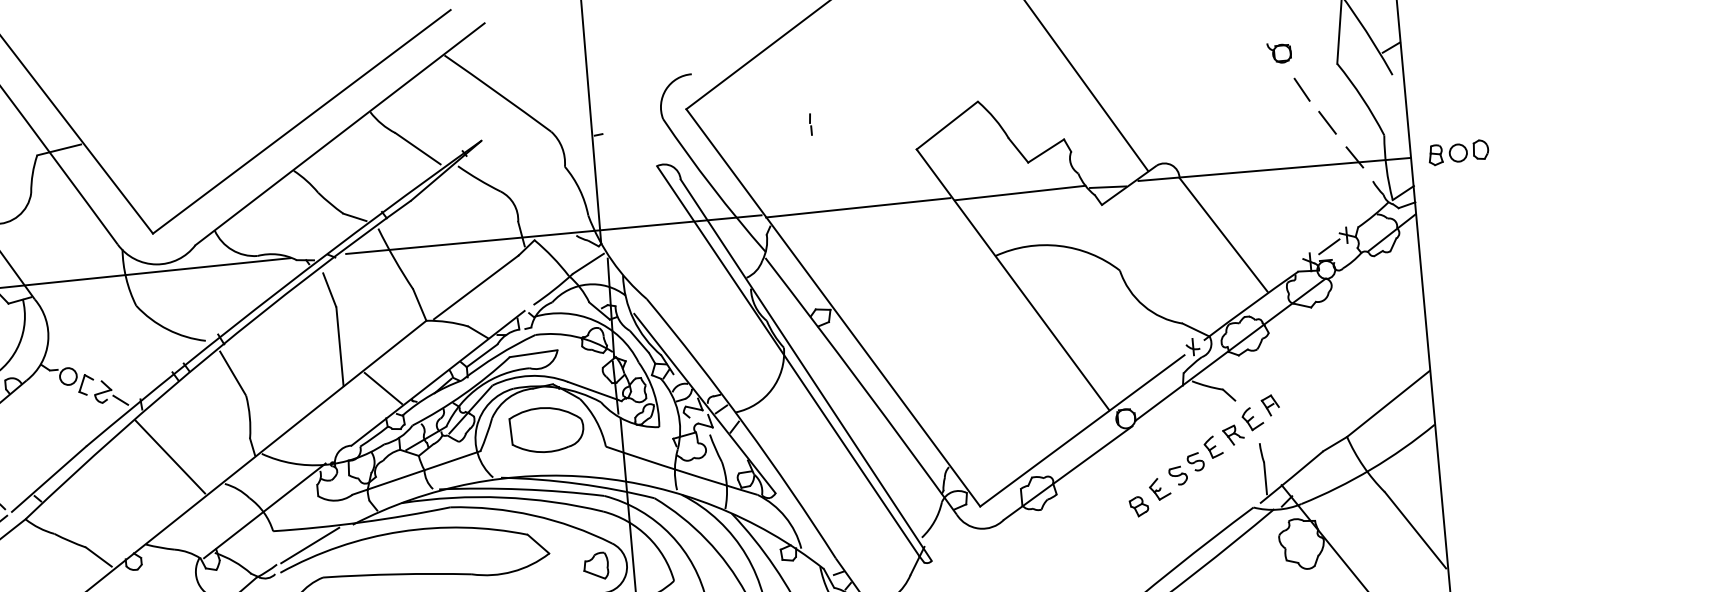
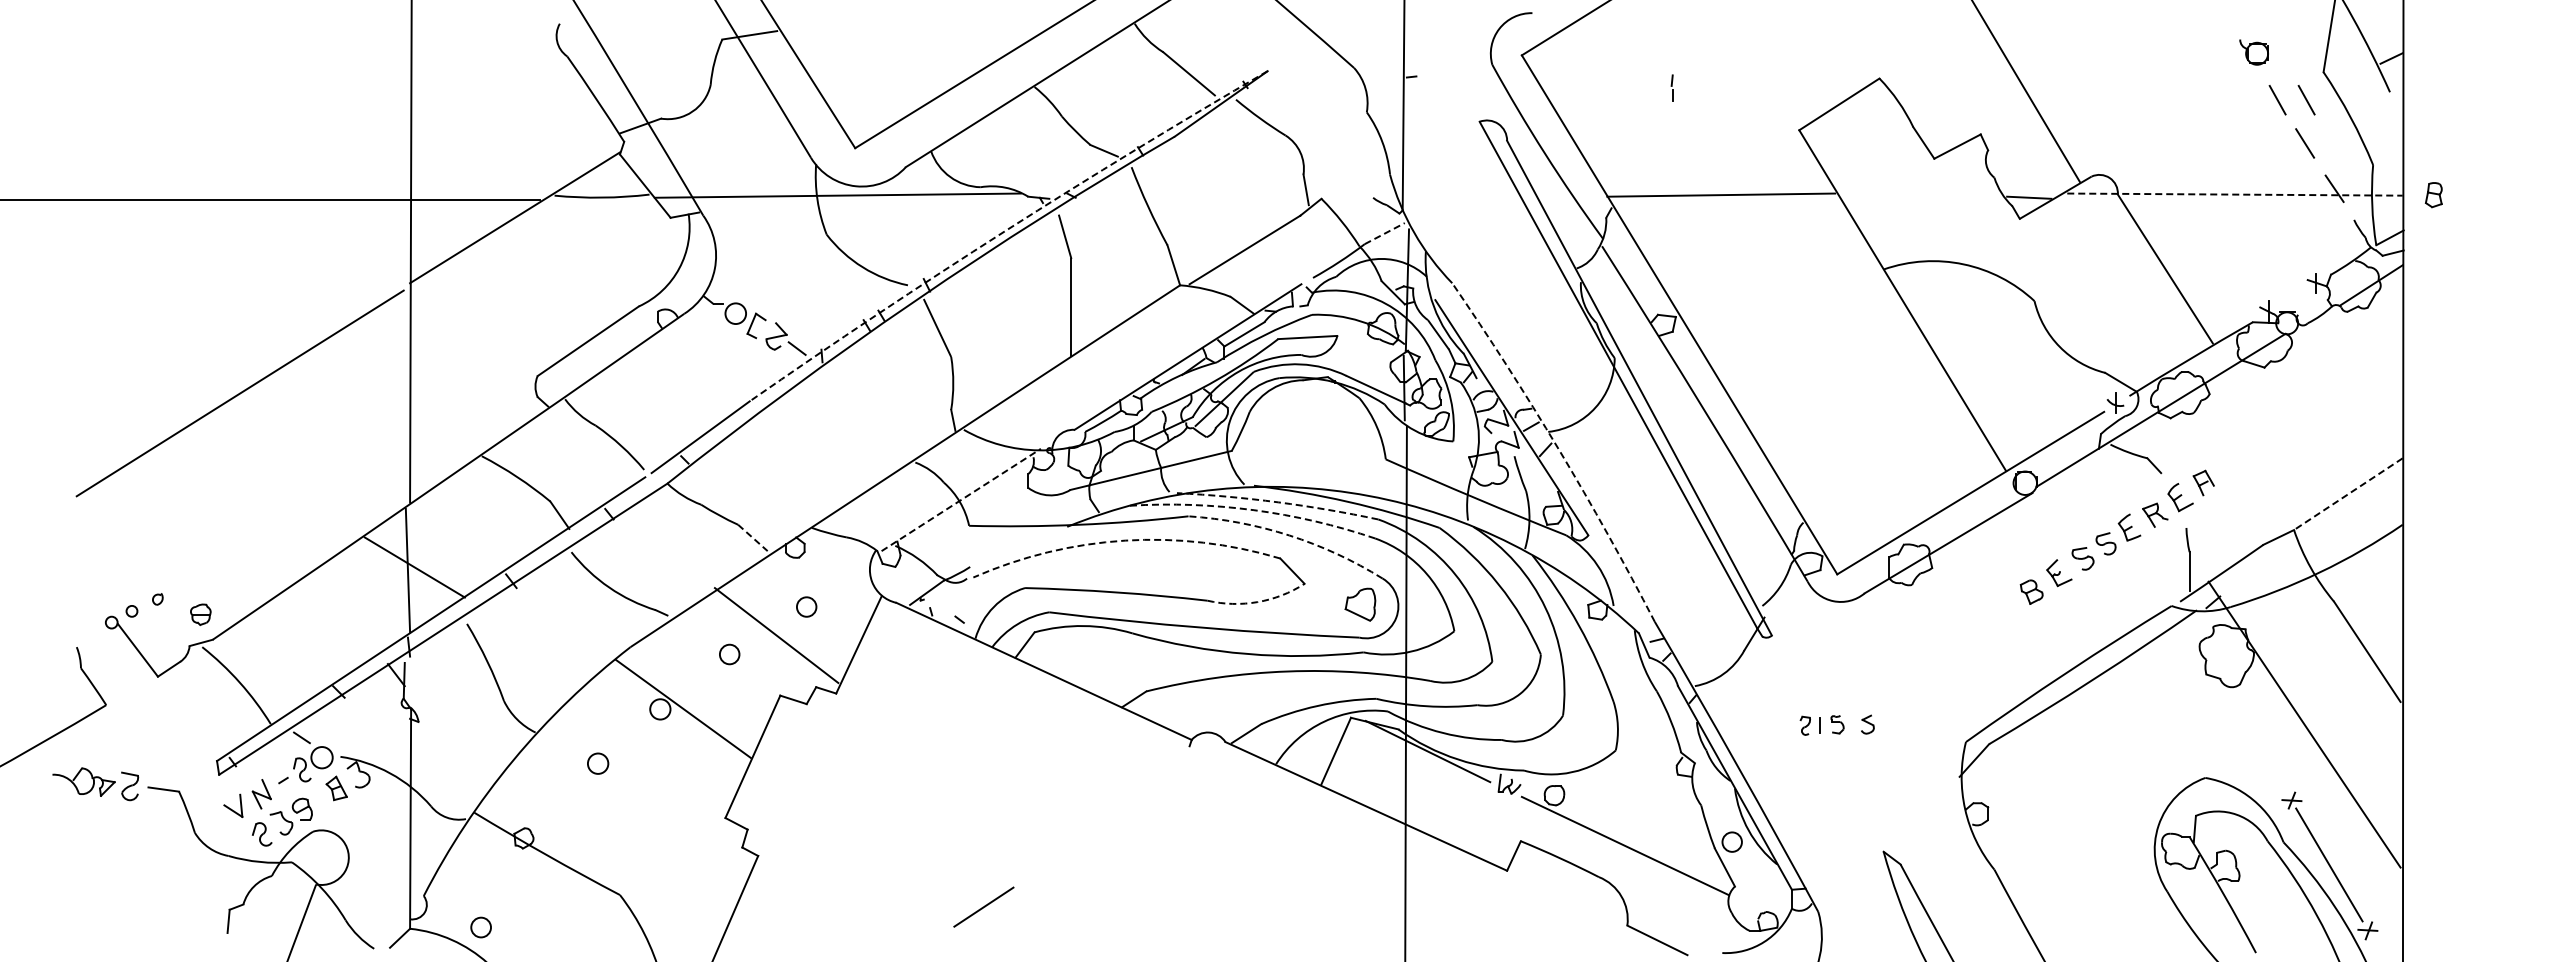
line: (1325, 87) -> (2306, 100), added
part: (1468, 150) -> (2474, 193), removed
line: (1274, 169) -> (2234, 194), solid -> dashed
line: (1019, 192) -> (1920, 194), removed
line: (553, 234) -> (1345, 193), removed
line: (1329, 246) -> (2293, 295), removed
line: (588, 263) -> (1384, 233), solid -> dashed
arc: (280, 290) -> (1005, 231), solid -> dashed
line: (383, 388) -> (1119, 363), removed
line: (1387, 404) -> (2347, 494), solid -> dashed
arc: (745, 425) -> (1558, 449), solid -> dashed
part: (546, 430) -> (1315, 432), removed
line: (170, 456) -> (851, 423), removed
arc: (522, 489) -> (1278, 502), solid -> dashed
arc: (502, 497) -> (1253, 510), solid -> dashed
line: (265, 510) -> (961, 499), solid -> dashed
arc: (533, 515) -> (1289, 535), solid -> dashed
arc: (400, 531) -> (1125, 540), solid -> dashed
line: (309, 544) -> (1012, 546), removed
line: (98, 556) -> (752, 537), solid -> dashed
arc: (512, 572) -> (1257, 602), solid -> dashed

